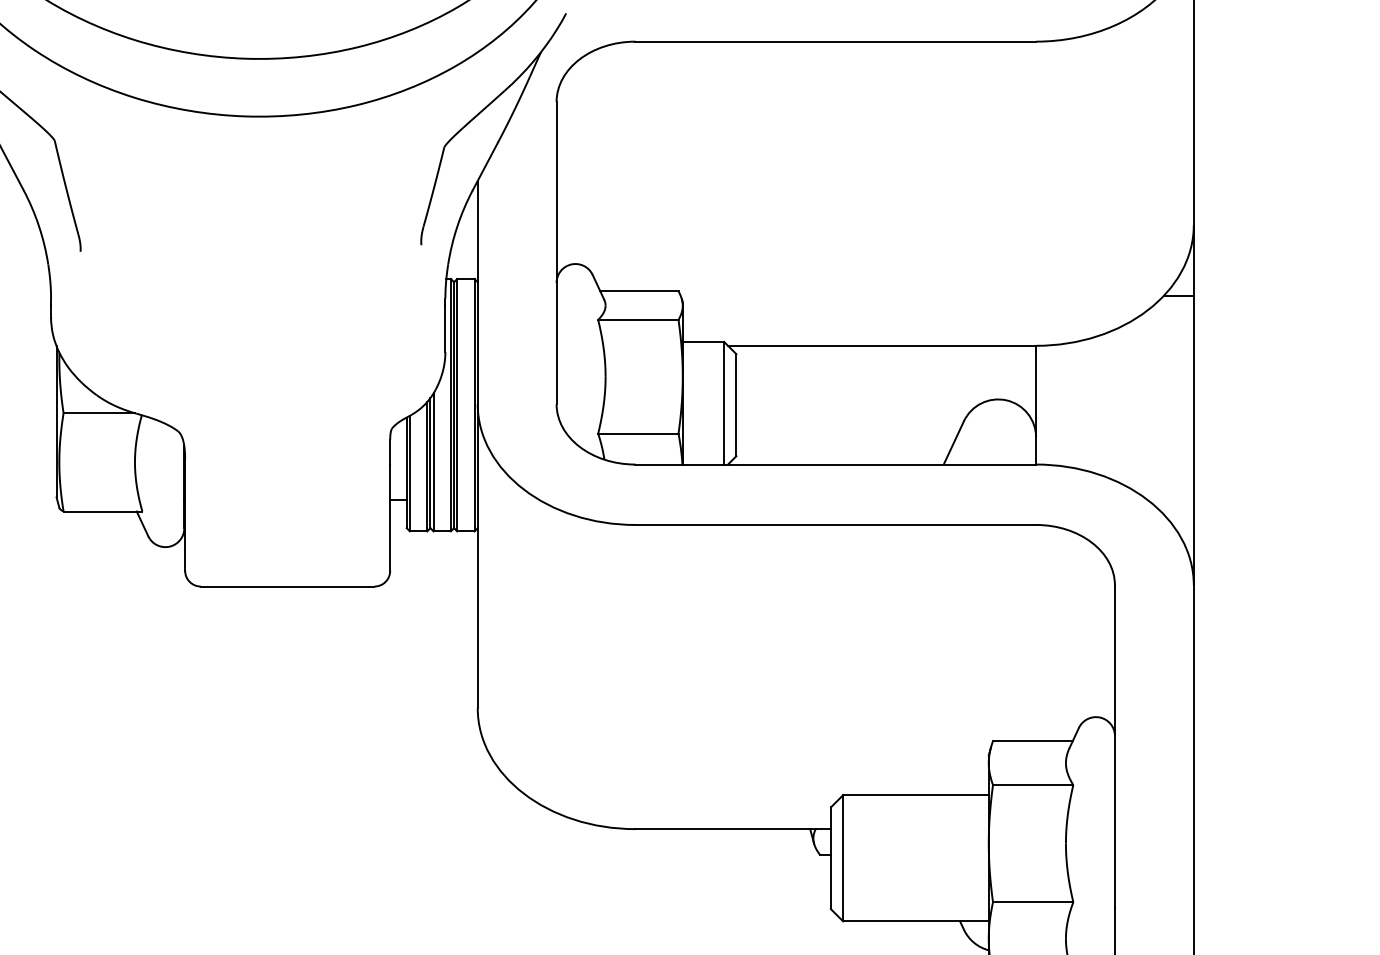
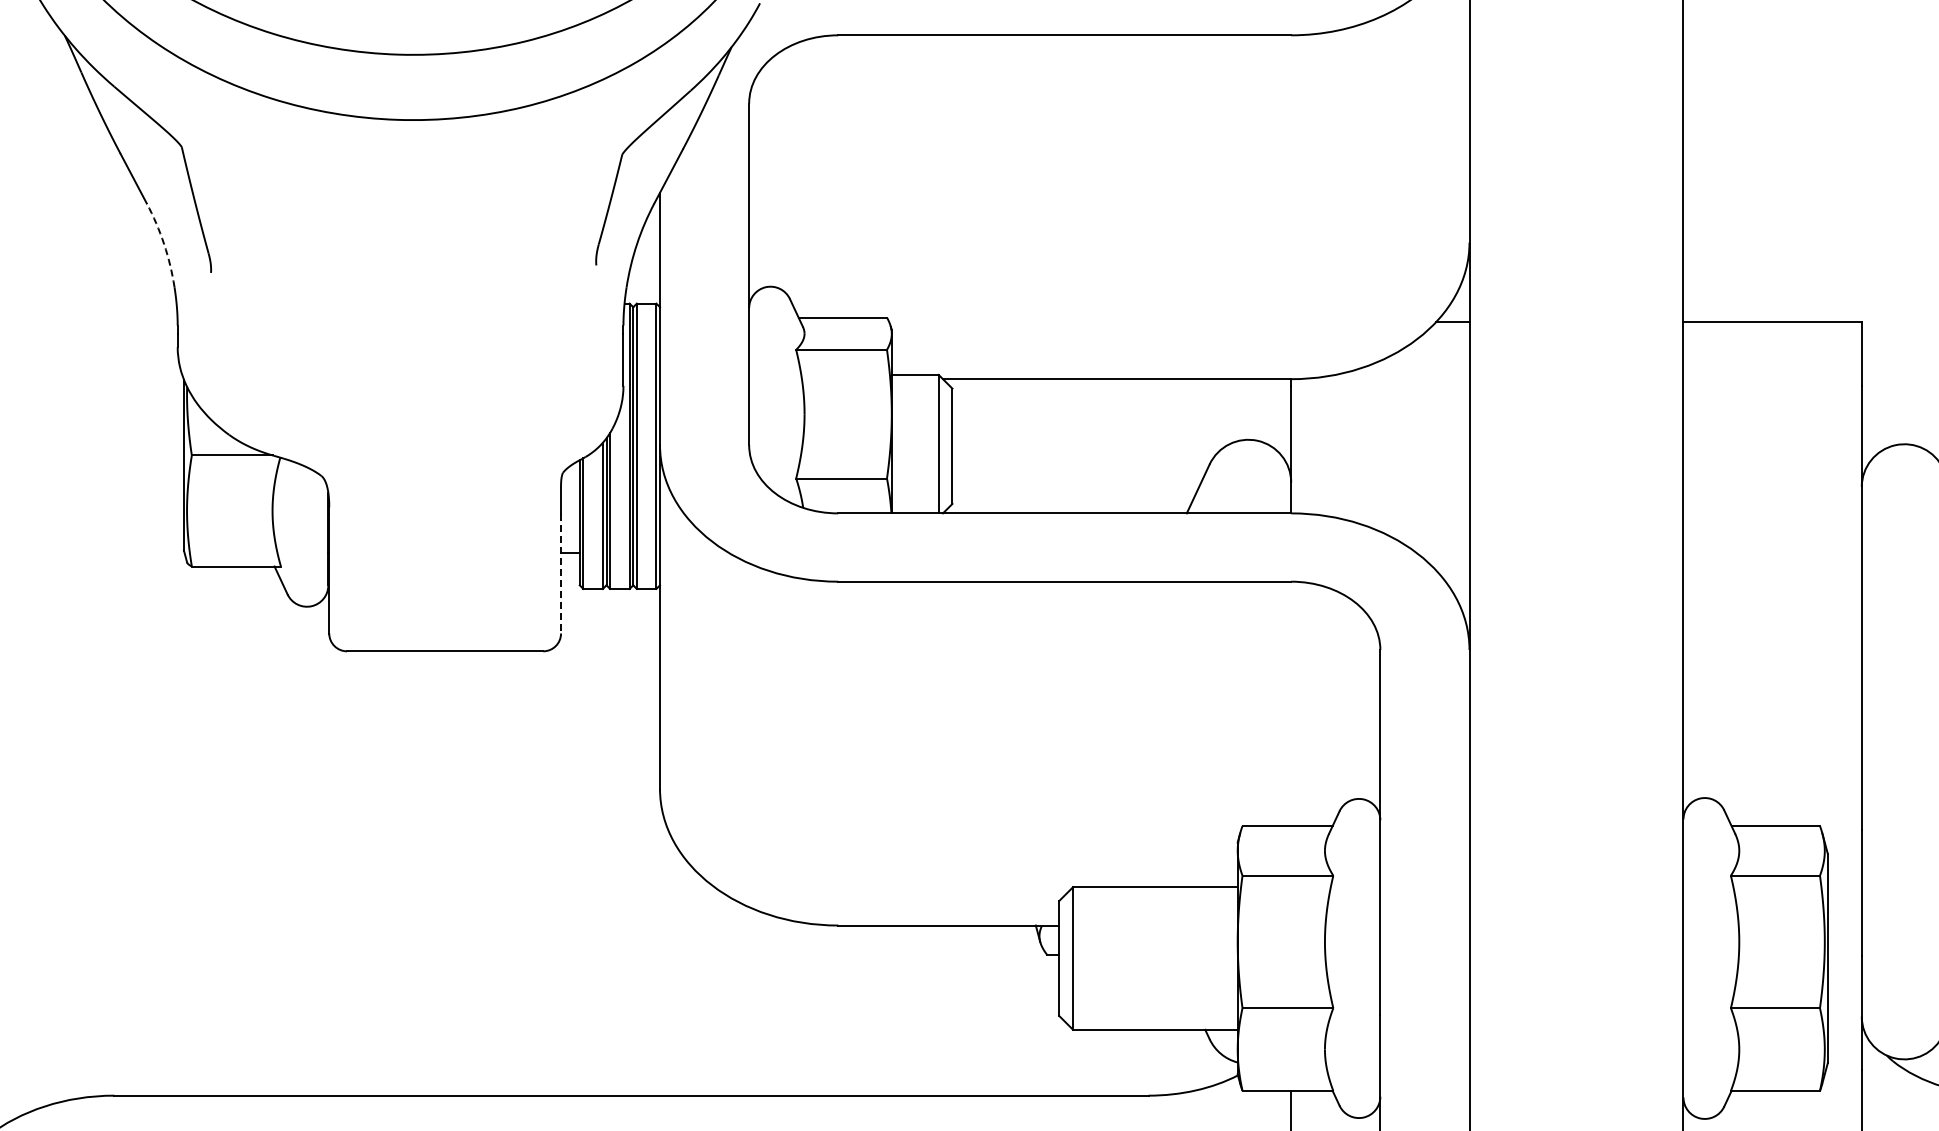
arc: (39, 226) -> (164, 244), solid -> dashed
line: (390, 517) -> (561, 573), solid -> dashed

